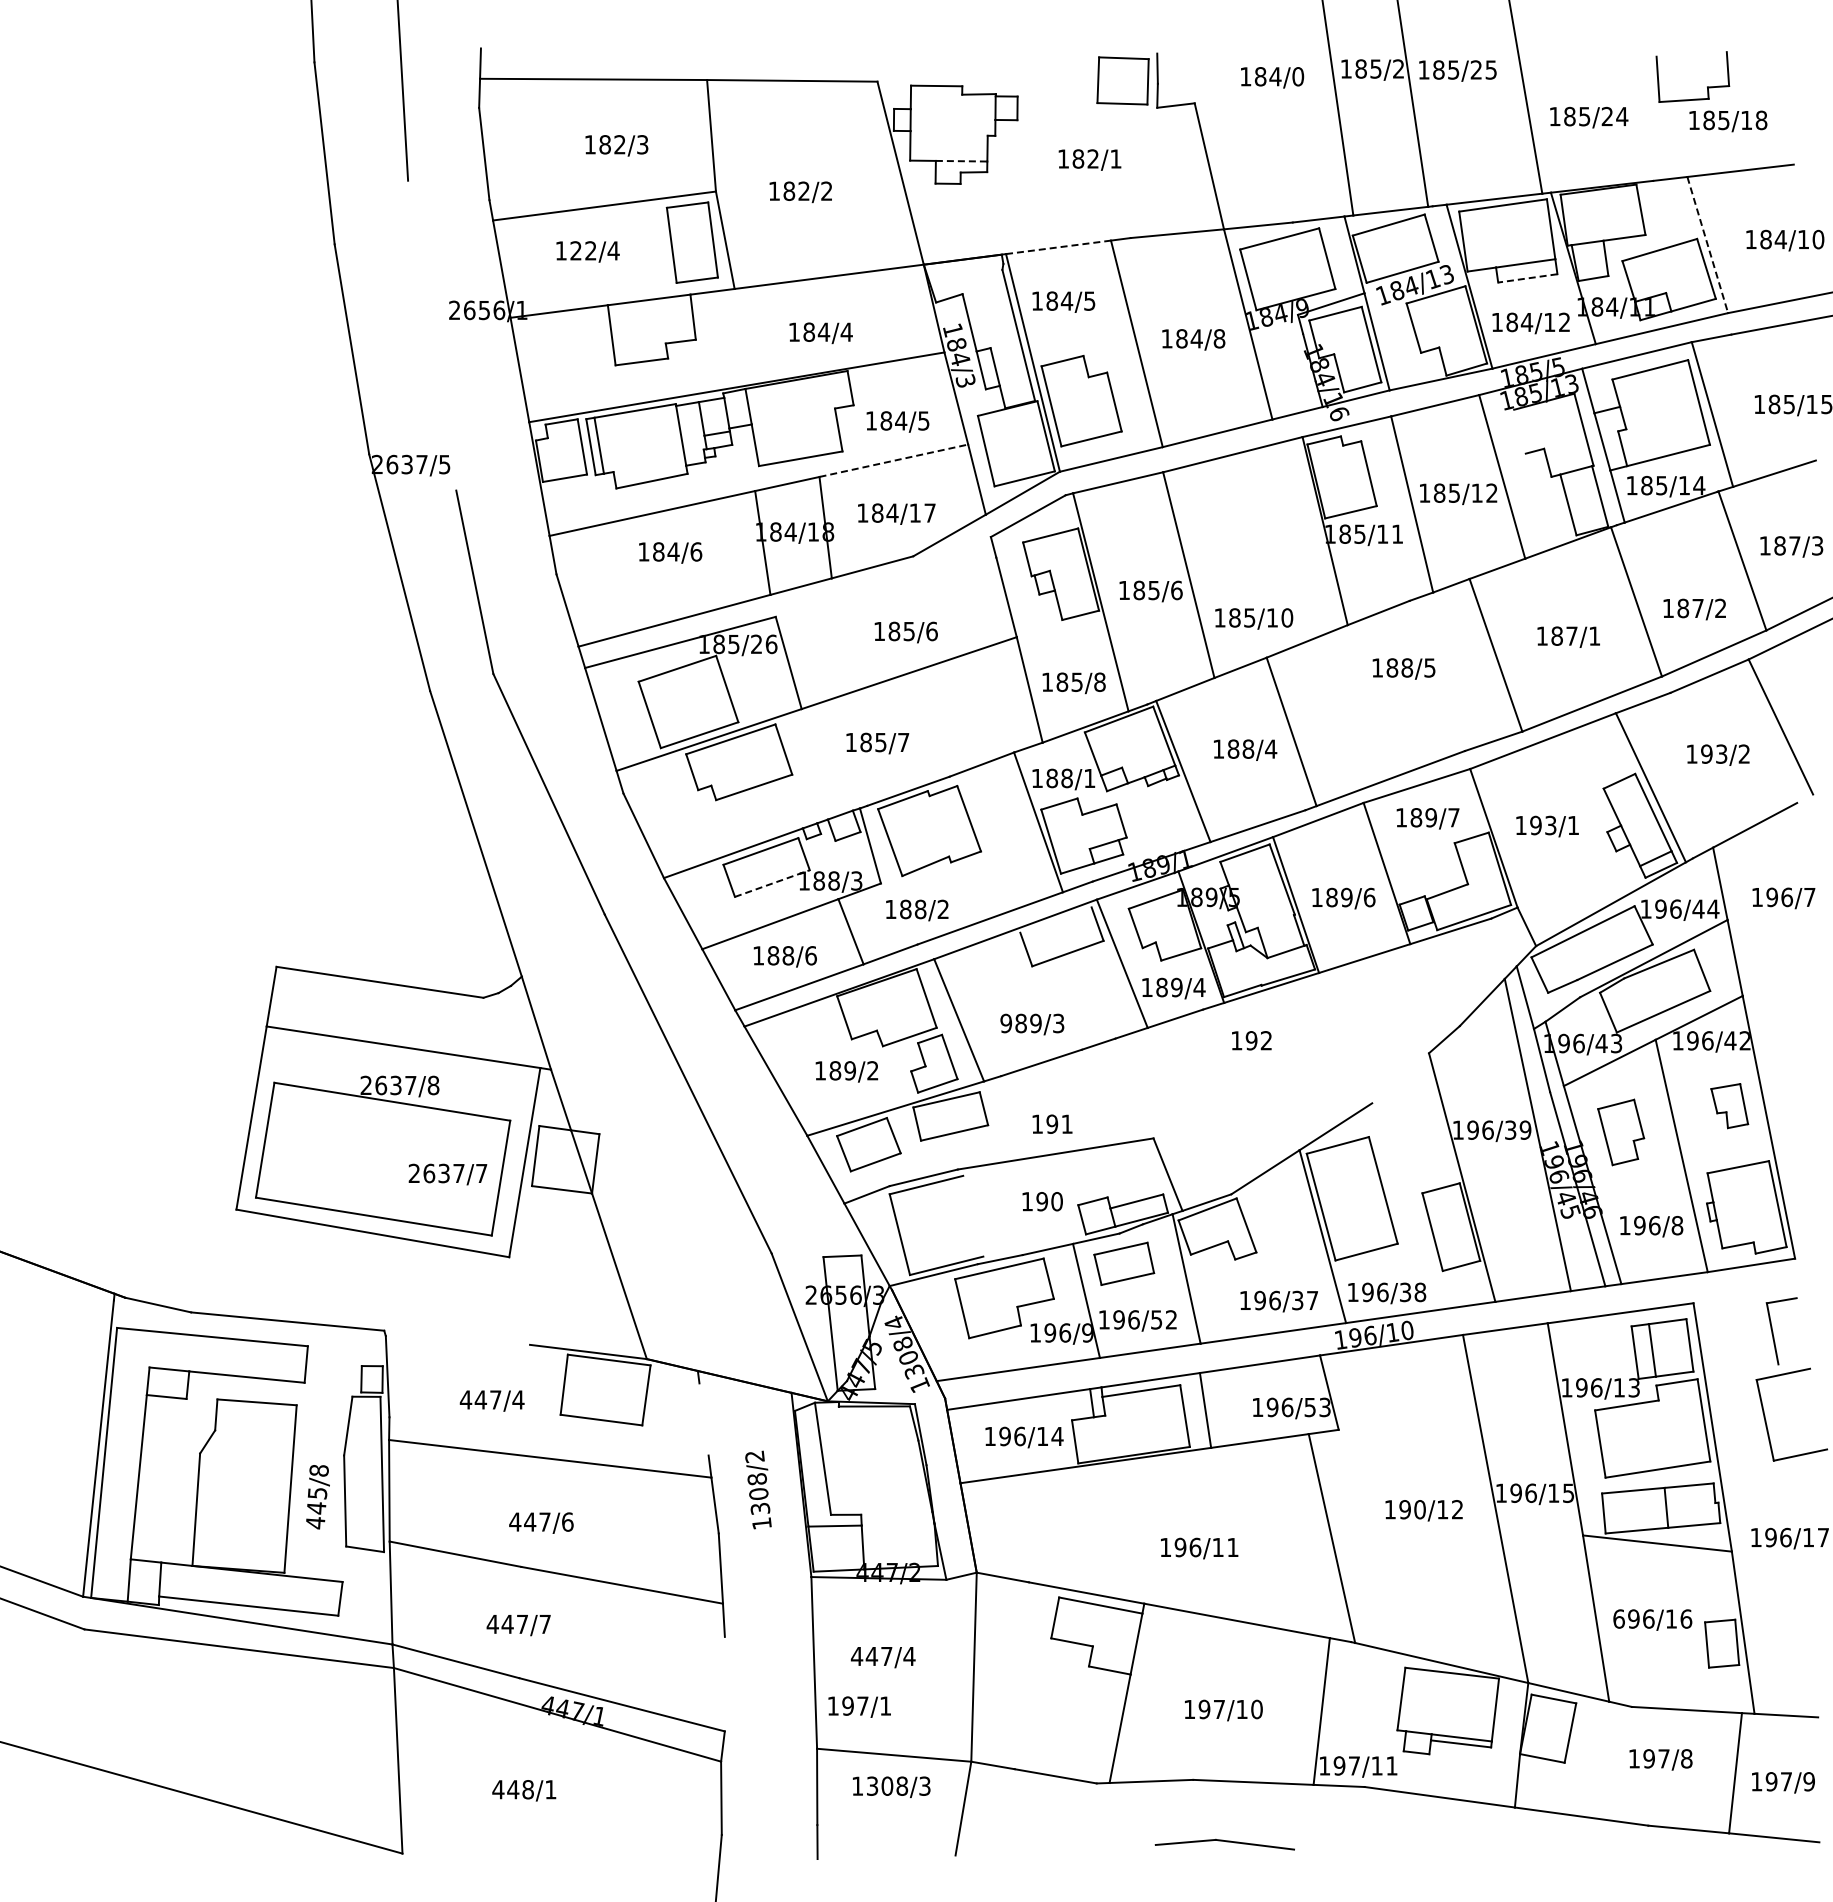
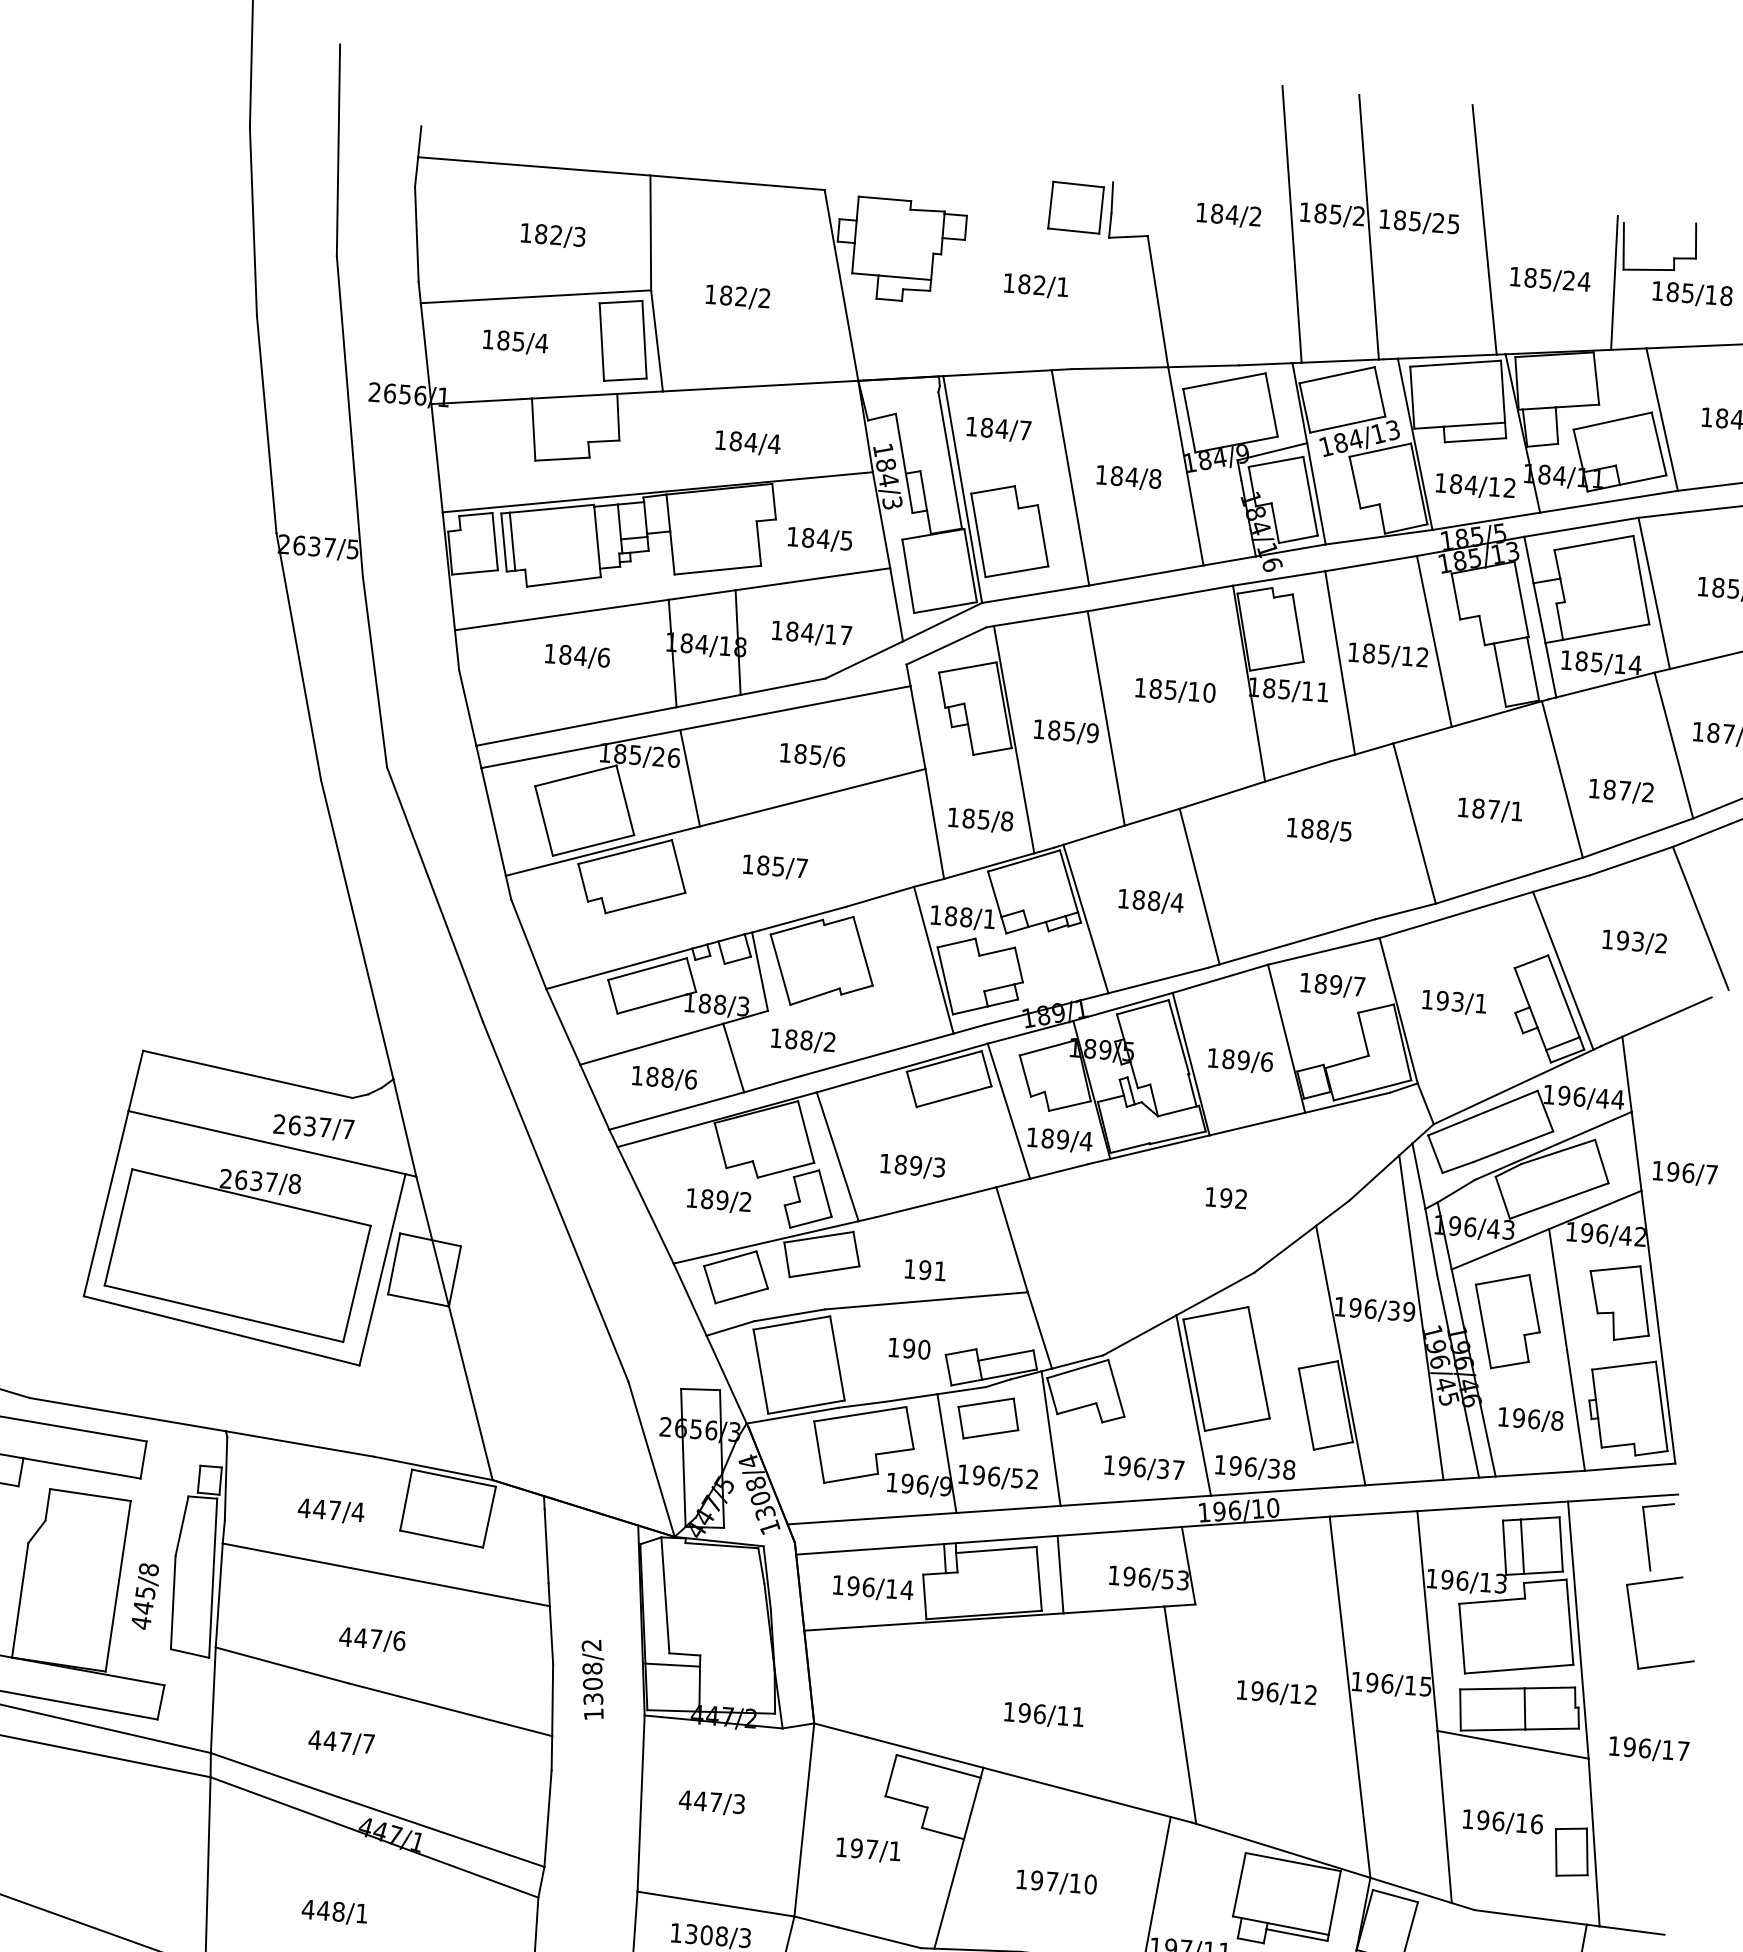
text: (1298, 76) -> (1255, 216), 184/0 -> 184/2
line: (1651, 115) -> (1614, 282), added
line: (961, 161) -> (904, 278), dashed -> solid
line: (1707, 245) -> (1661, 420), dashed -> solid
line: (1058, 247) -> (997, 373), dashed -> solid
text: (583, 250) -> (511, 340), 122/4 -> 185/4
line: (1527, 278) -> (1475, 440), dashed -> solid
text: (1089, 300) -> (1025, 429), 184/5 -> 184/7
line: (432, 335) -> (350, 416), added
line: (1519, 431) -> (1455, 596), added
line: (894, 460) -> (813, 579), dashed -> solid
line: (885, 586) -> (794, 707), added
text: (1176, 590) -> (1092, 733), 185/6 -> 185/9
text: (1254, 618) -> (1175, 691), moved
line: (772, 883) -> (656, 1002), dashed -> solid
text: (1783, 898) -> (1684, 1173), moved
line: (1055, 919) -> (943, 1060), added
text: (1006, 1023) -> (885, 1163), 989/3 -> 189/3
text: (1251, 1040) -> (1226, 1197), moved
line: (1400, 1078) -> (1285, 1249), added
line: (1134, 1088) -> (1012, 1239), added
part: (1729, 1105) -> (1619, 1301), size x1.67
part: (1620, 1132) -> (1506, 1321), size x1.43
text: (447, 1174) -> (313, 1127), moved
line: (973, 1215) -> (837, 1357), added
line: (1746, 1295) -> (1622, 1497), added
line: (457, 1337) -> (300, 1443), added
line: (703, 1419) -> (546, 1546), added
text: (758, 1489) -> (592, 1679), moved
text: (1419, 1509) -> (1272, 1692), 190/12 -> 196/12
text: (1618, 1618) -> (1467, 1818), 696/16 -> 196/16
text: (909, 1656) -> (739, 1804), 447/4 -> 447/3
line: (724, 1683) -> (547, 1817), added
text: (859, 1706) -> (868, 1849), moved

